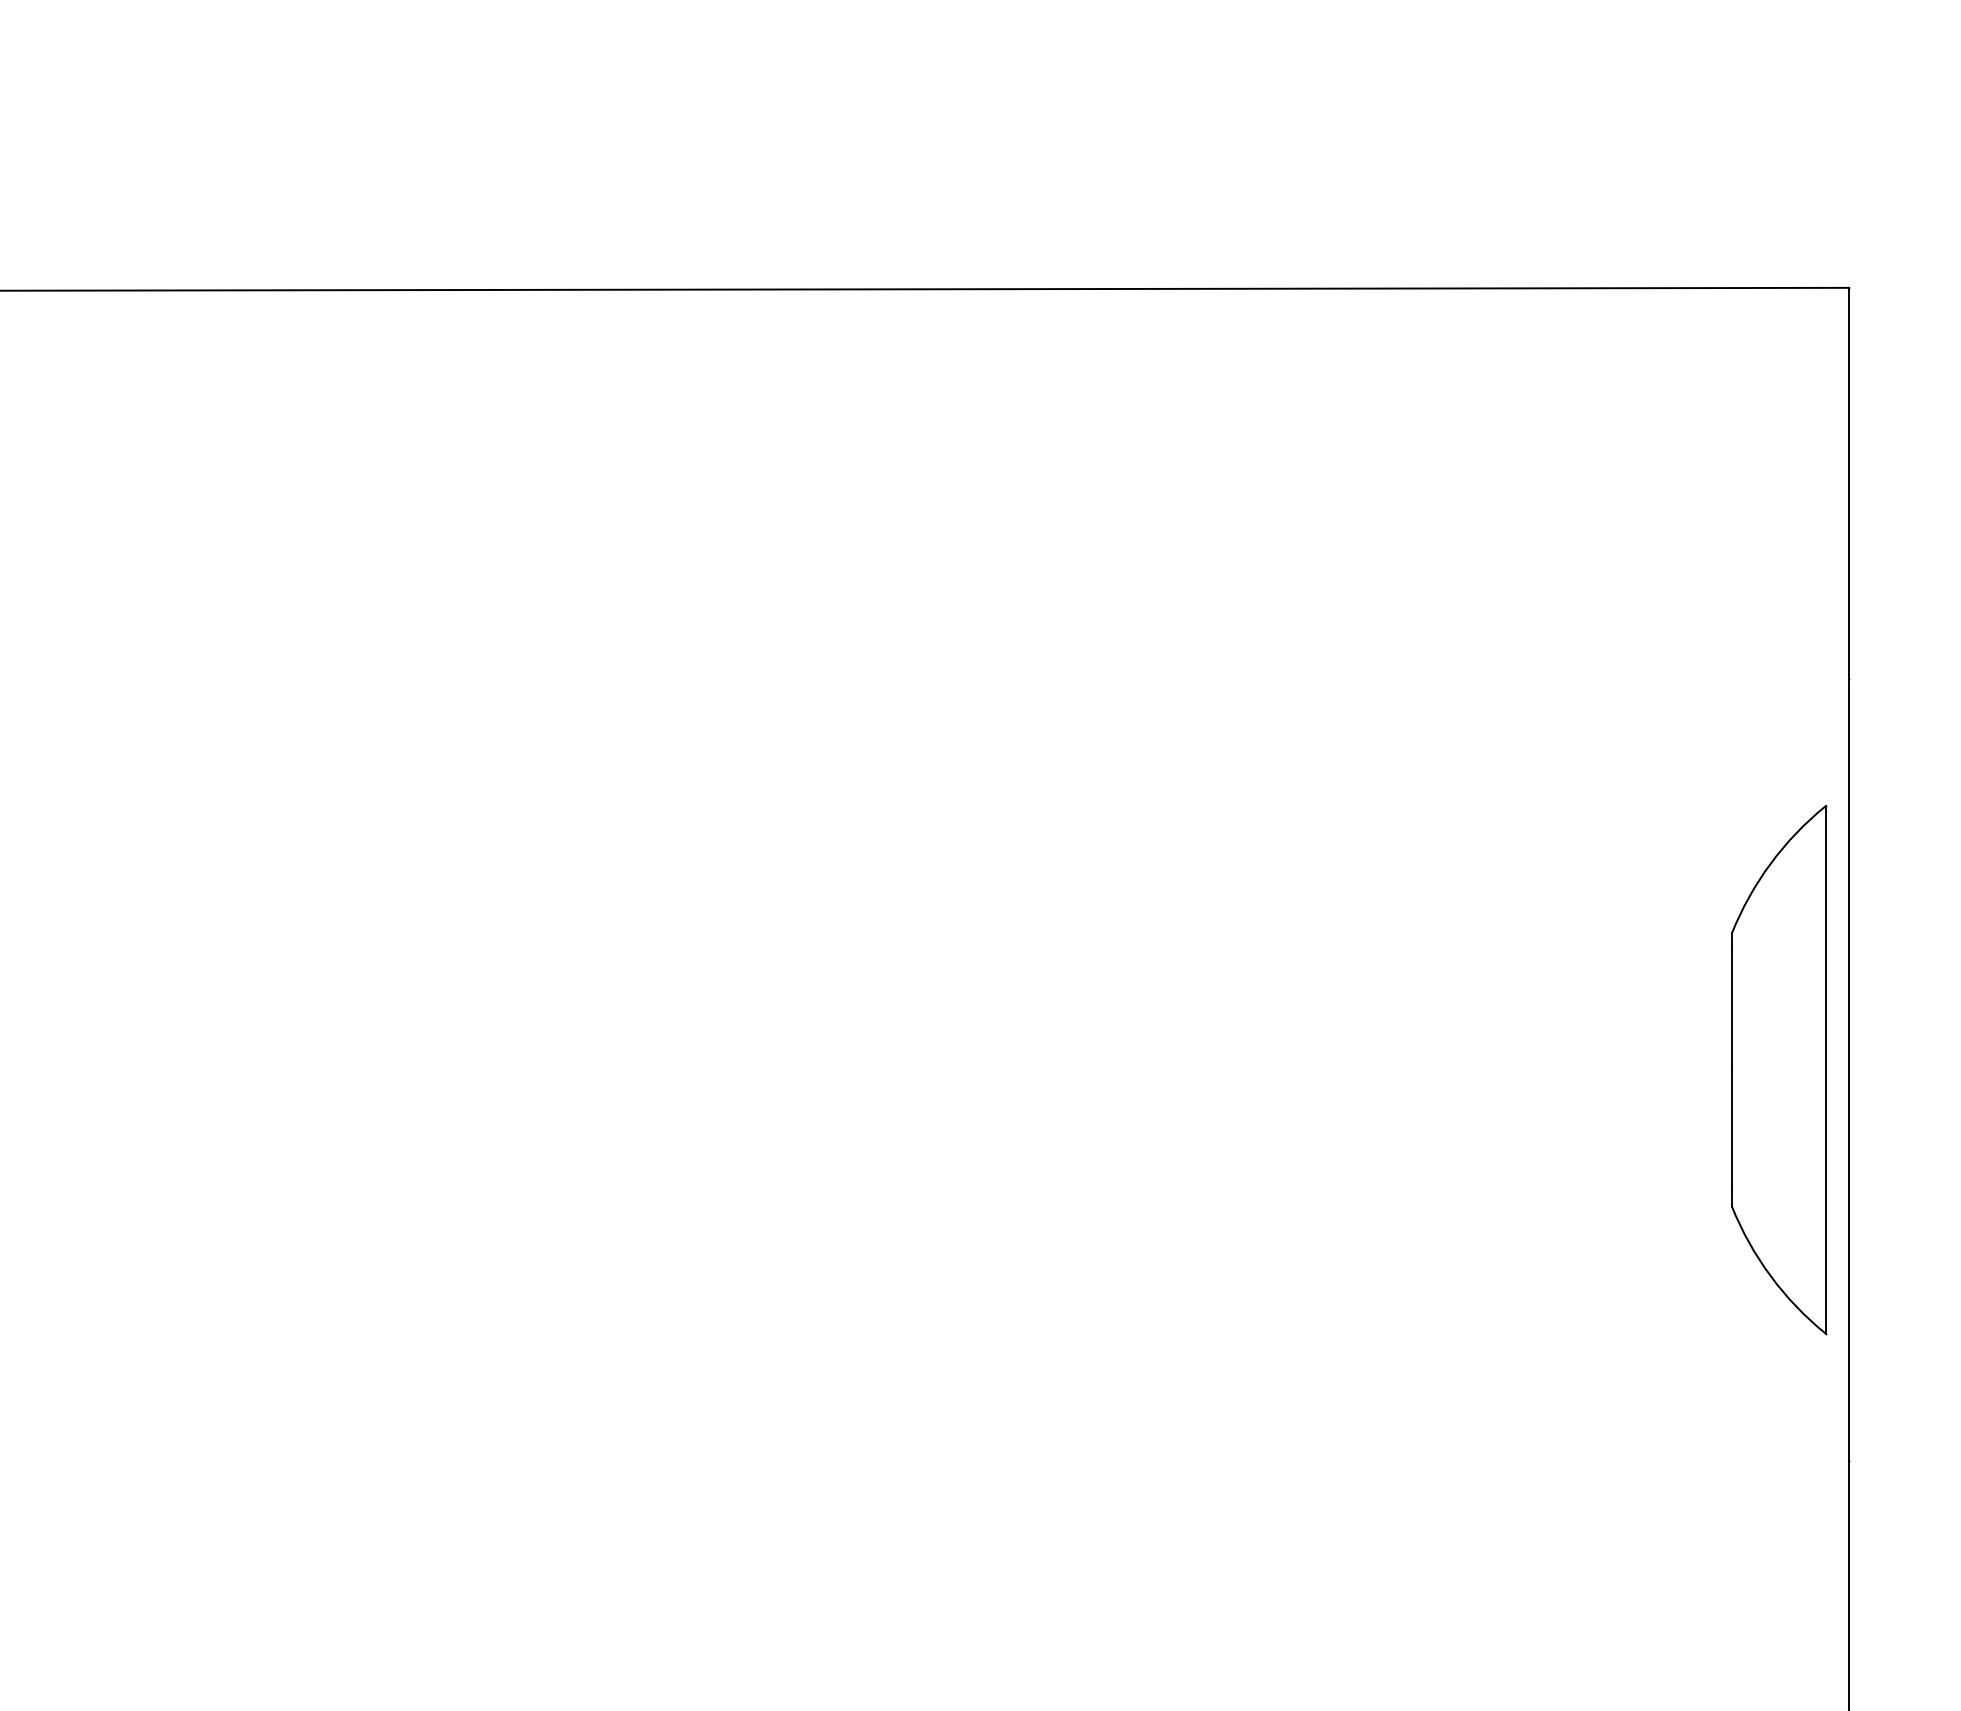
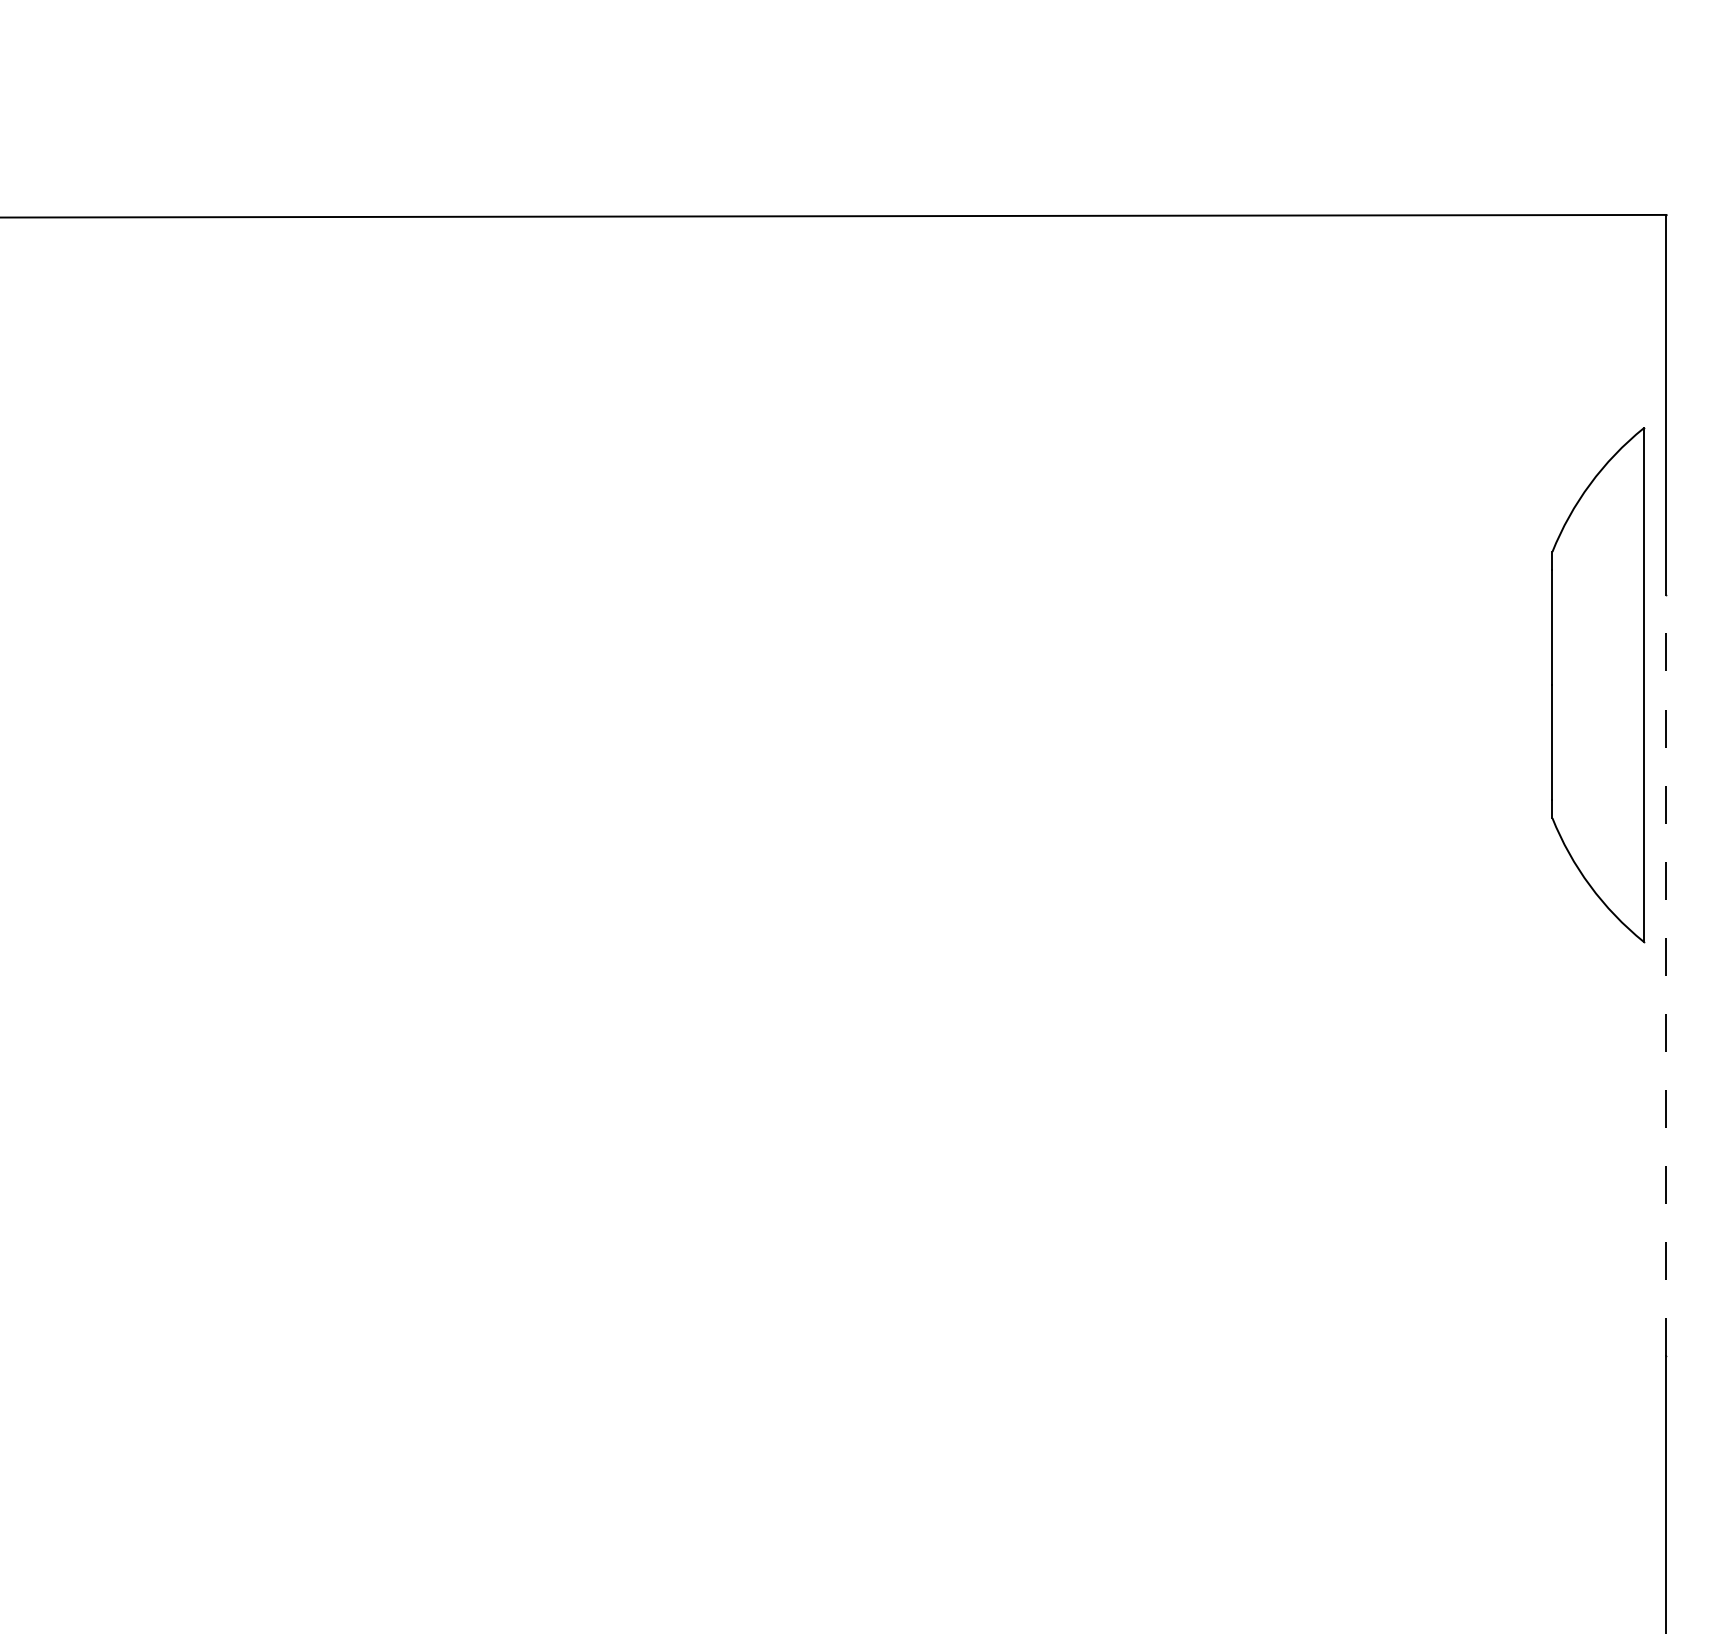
line: (1849, 1069) -> (1666, 975), solid -> dashed
part: (1779, 1070) -> (1598, 685), moved

